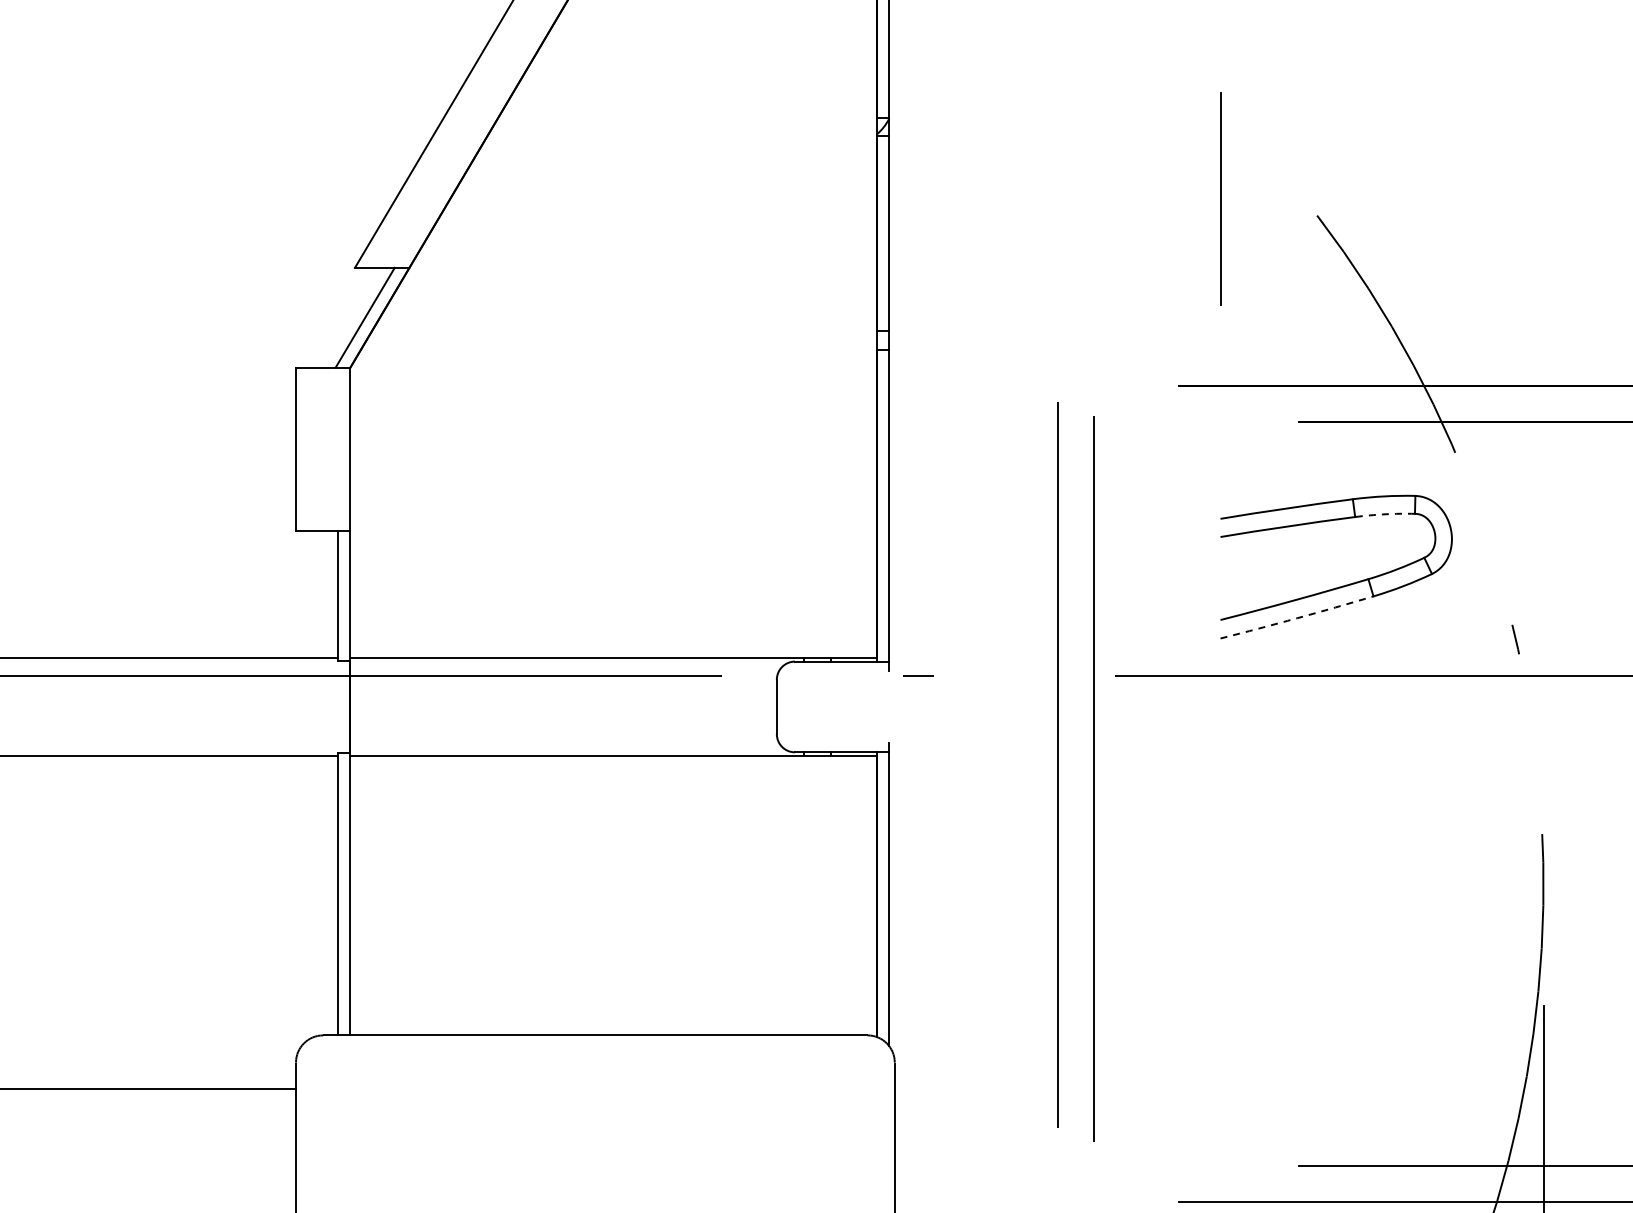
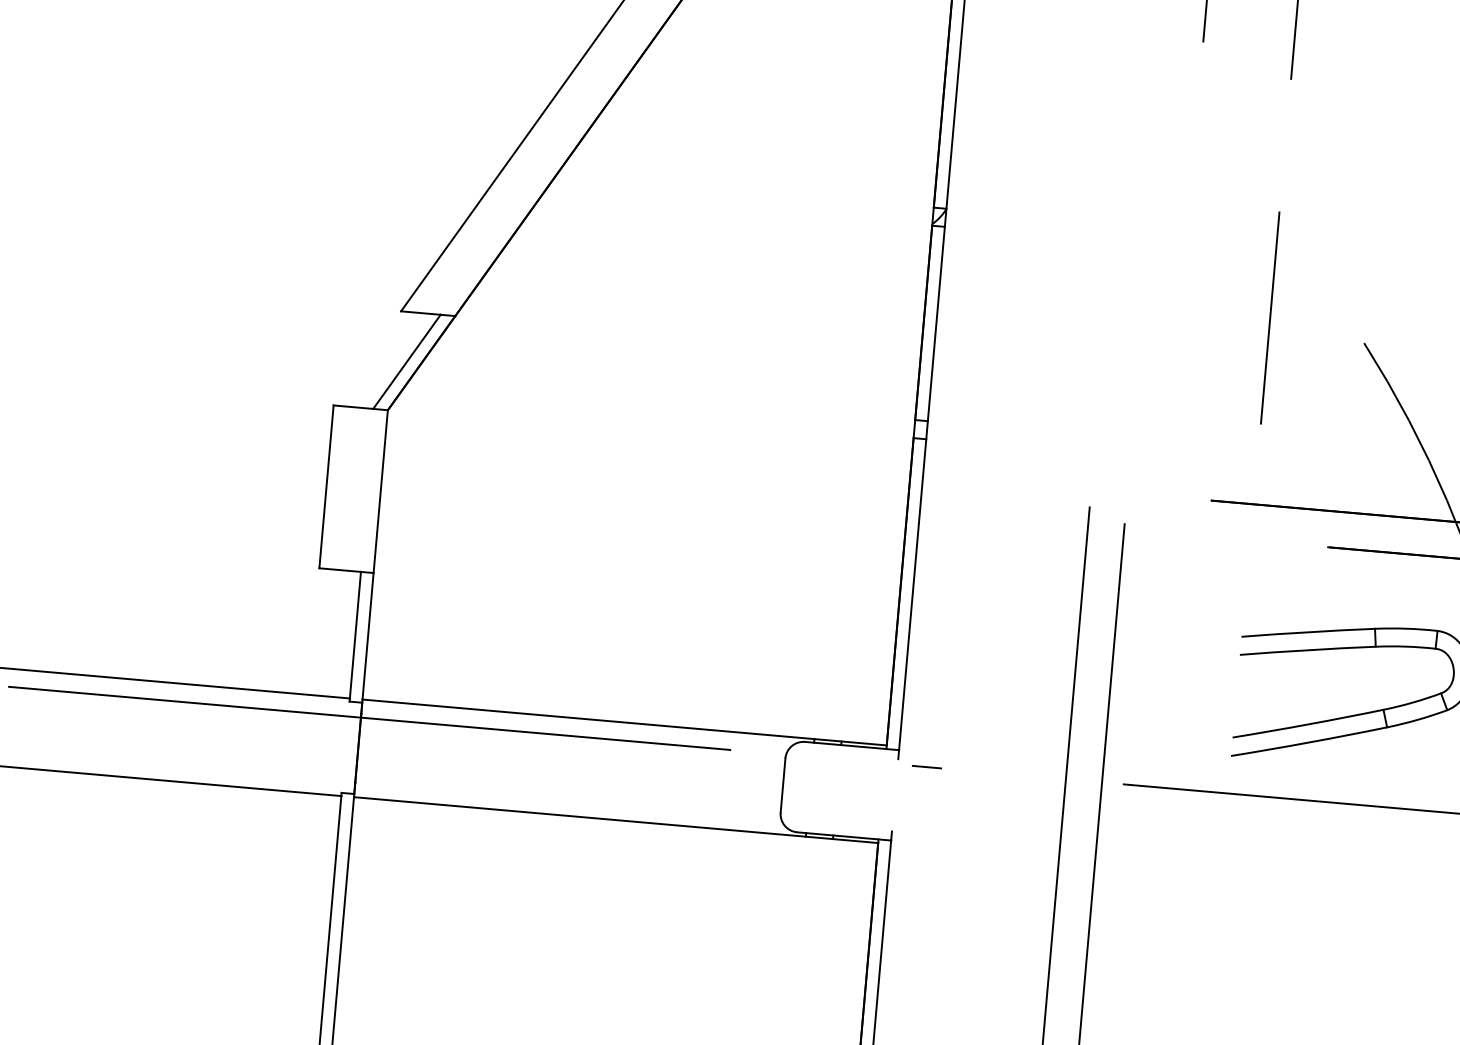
arc: (1385, 514) -> (1406, 646), dashed -> solid
arc: (1297, 618) -> (1309, 742), dashed -> solid

